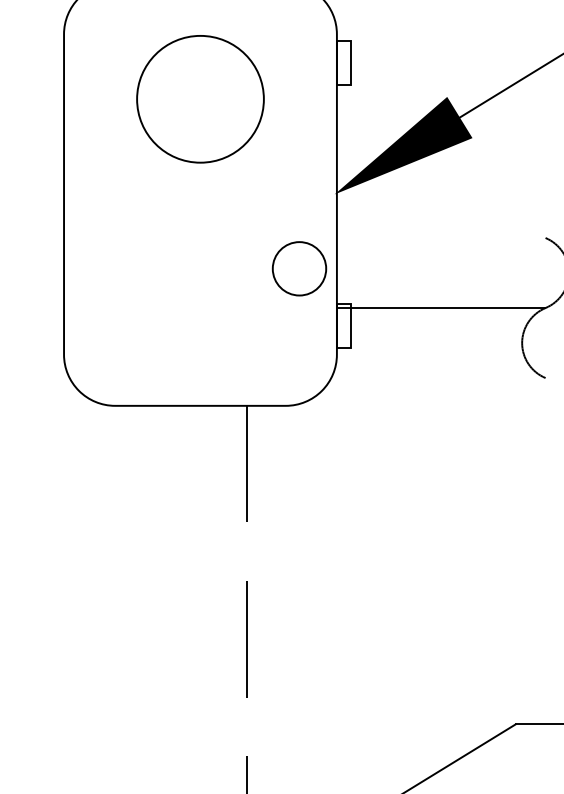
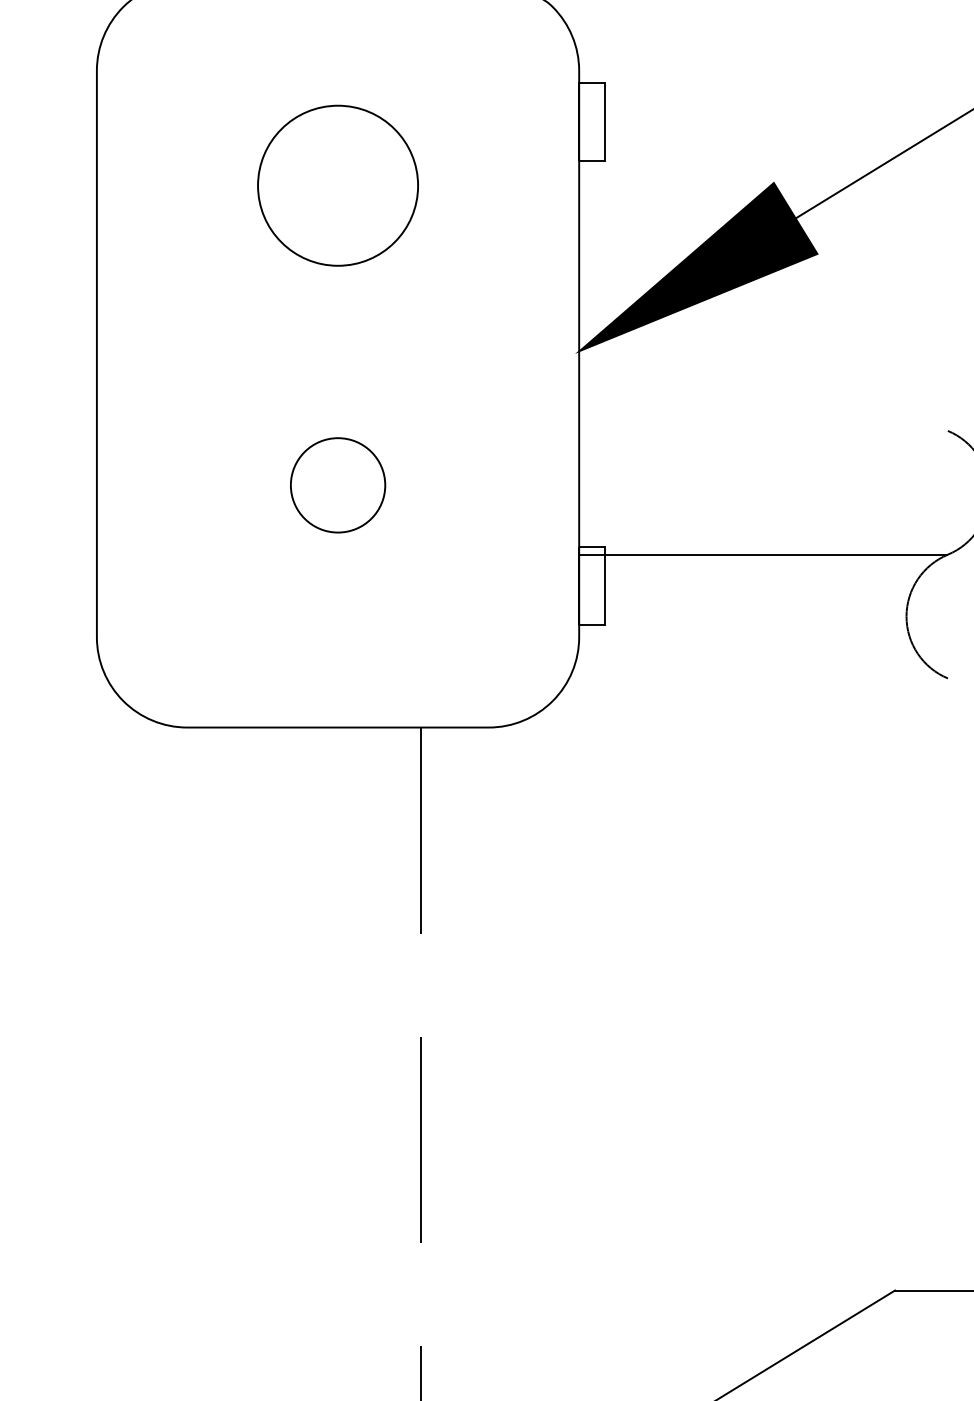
circle: (200, 99) -> (338, 186), size x0.71
circle: (299, 268) -> (338, 484), moved

